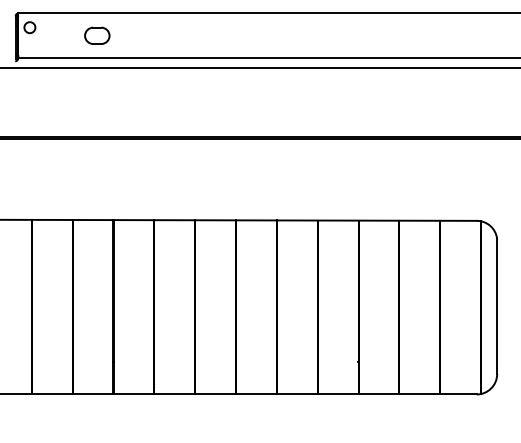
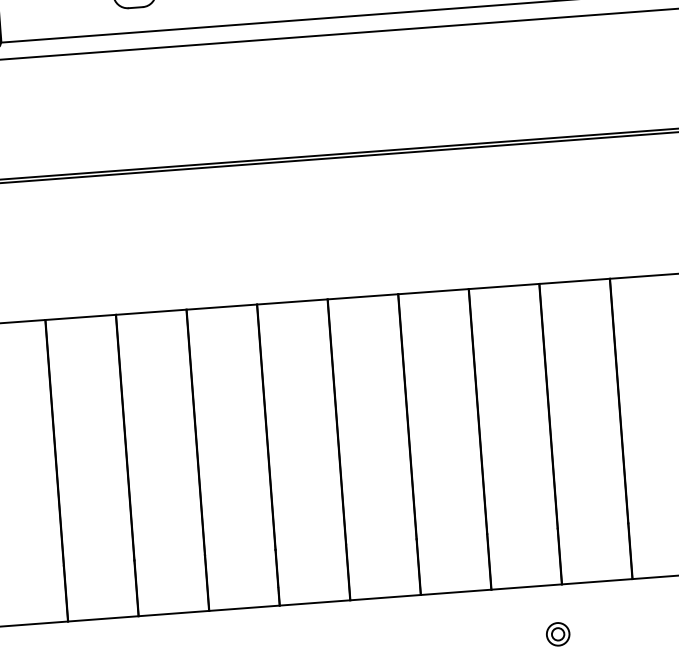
part: (313, 422) -> (558, 633), added

